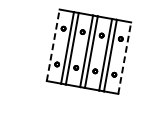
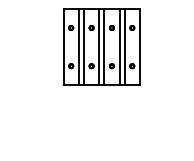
line: (53, 44) -> (63, 46), dashed -> solid
line: (124, 57) -> (139, 46), dashed -> solid

